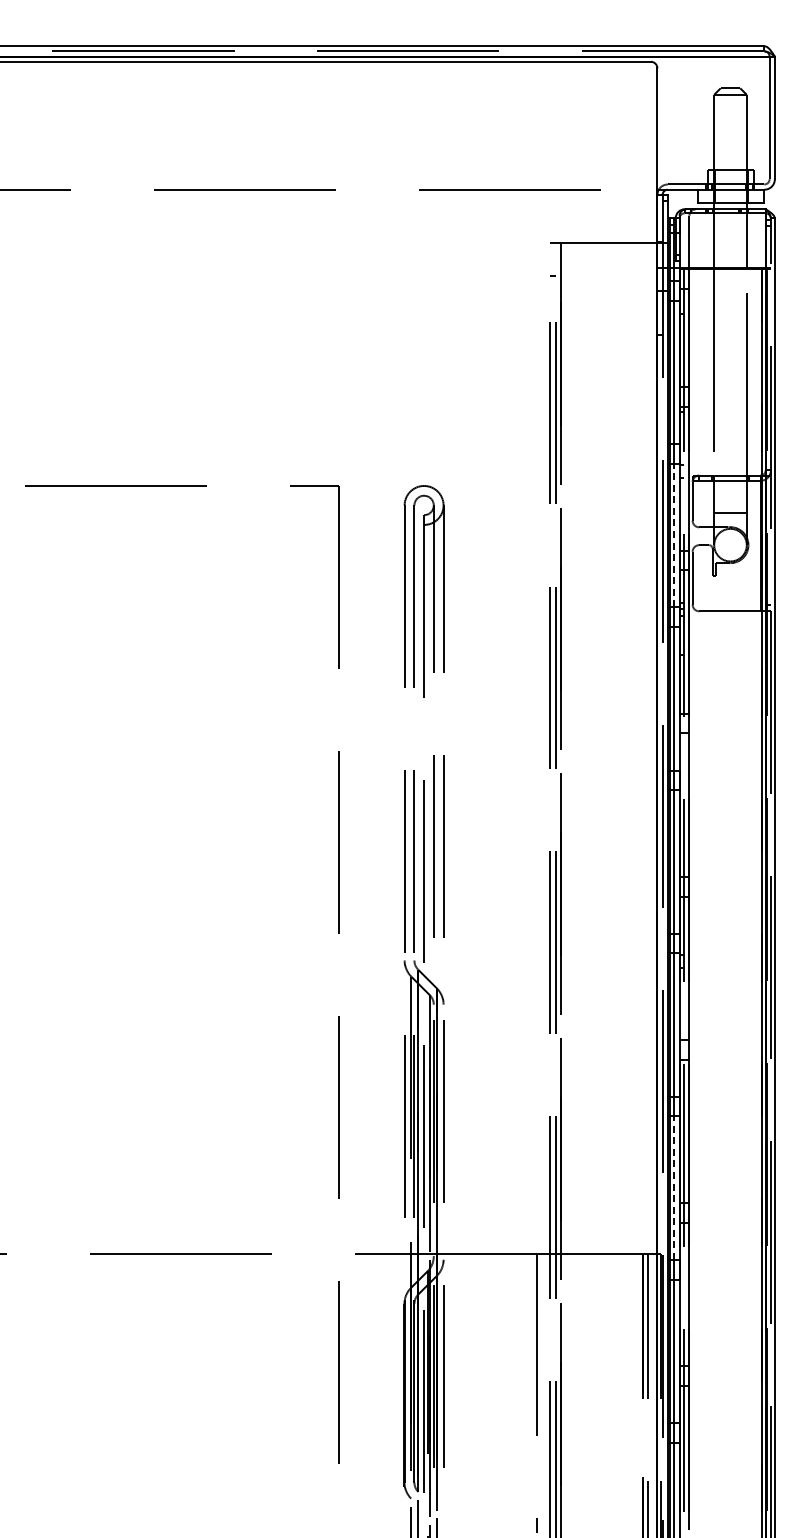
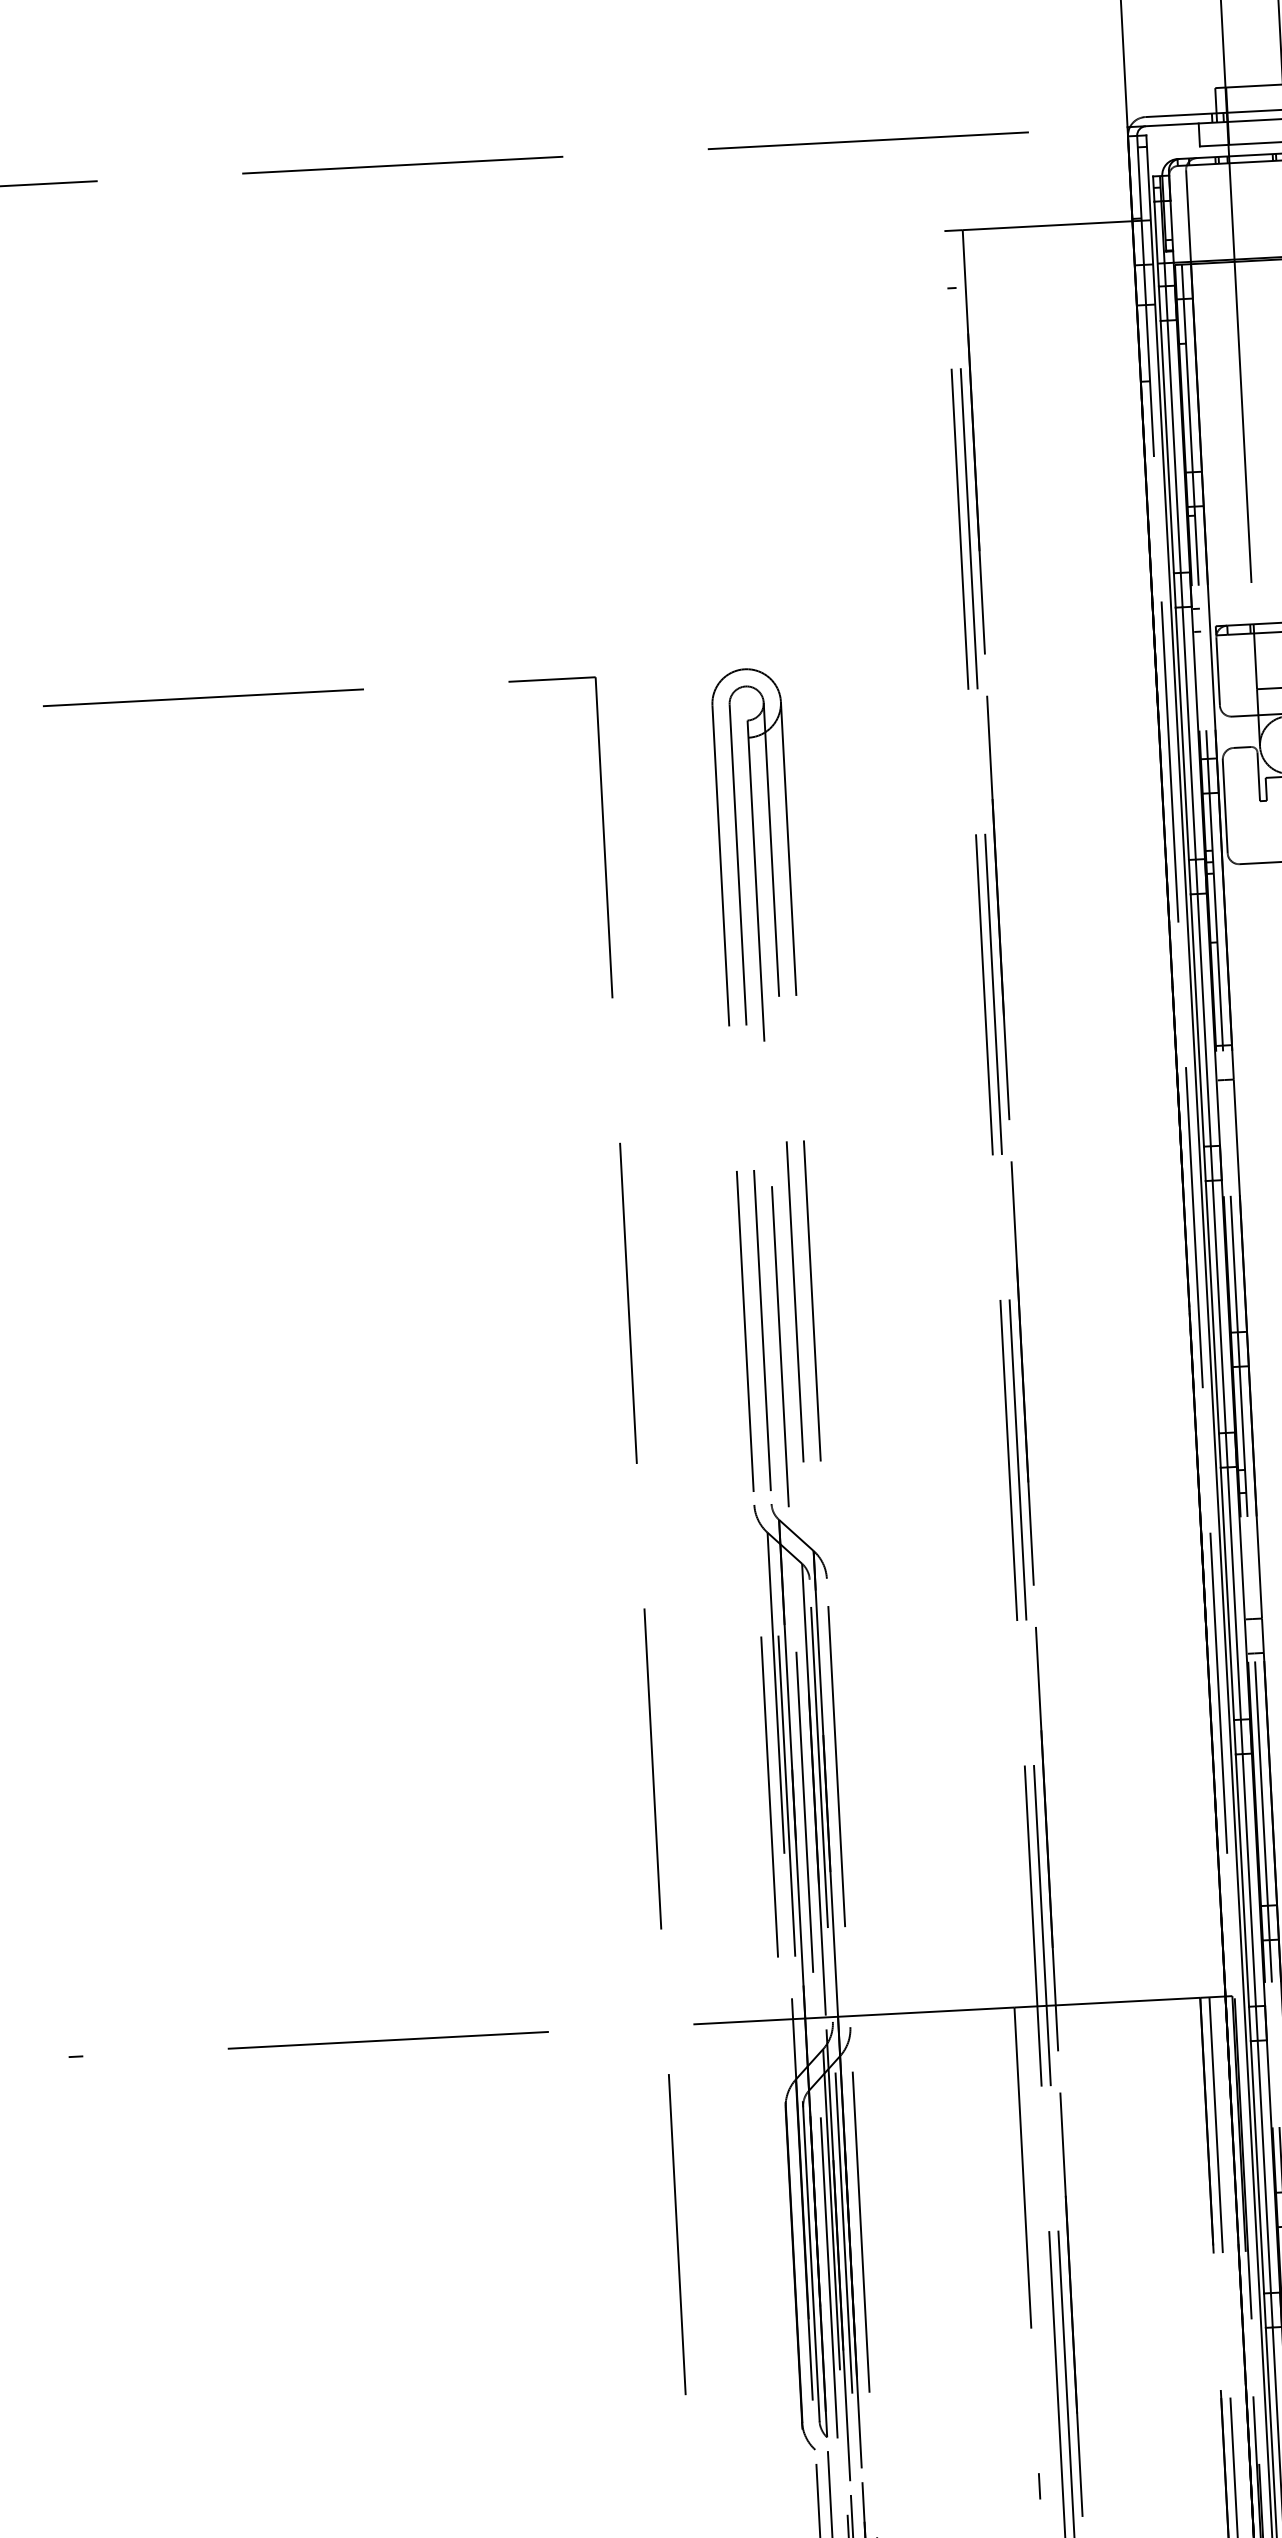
line: (674, 535) -> (1189, 733), dashed -> solid
line: (674, 1188) -> (1249, 1880), dashed -> solid

